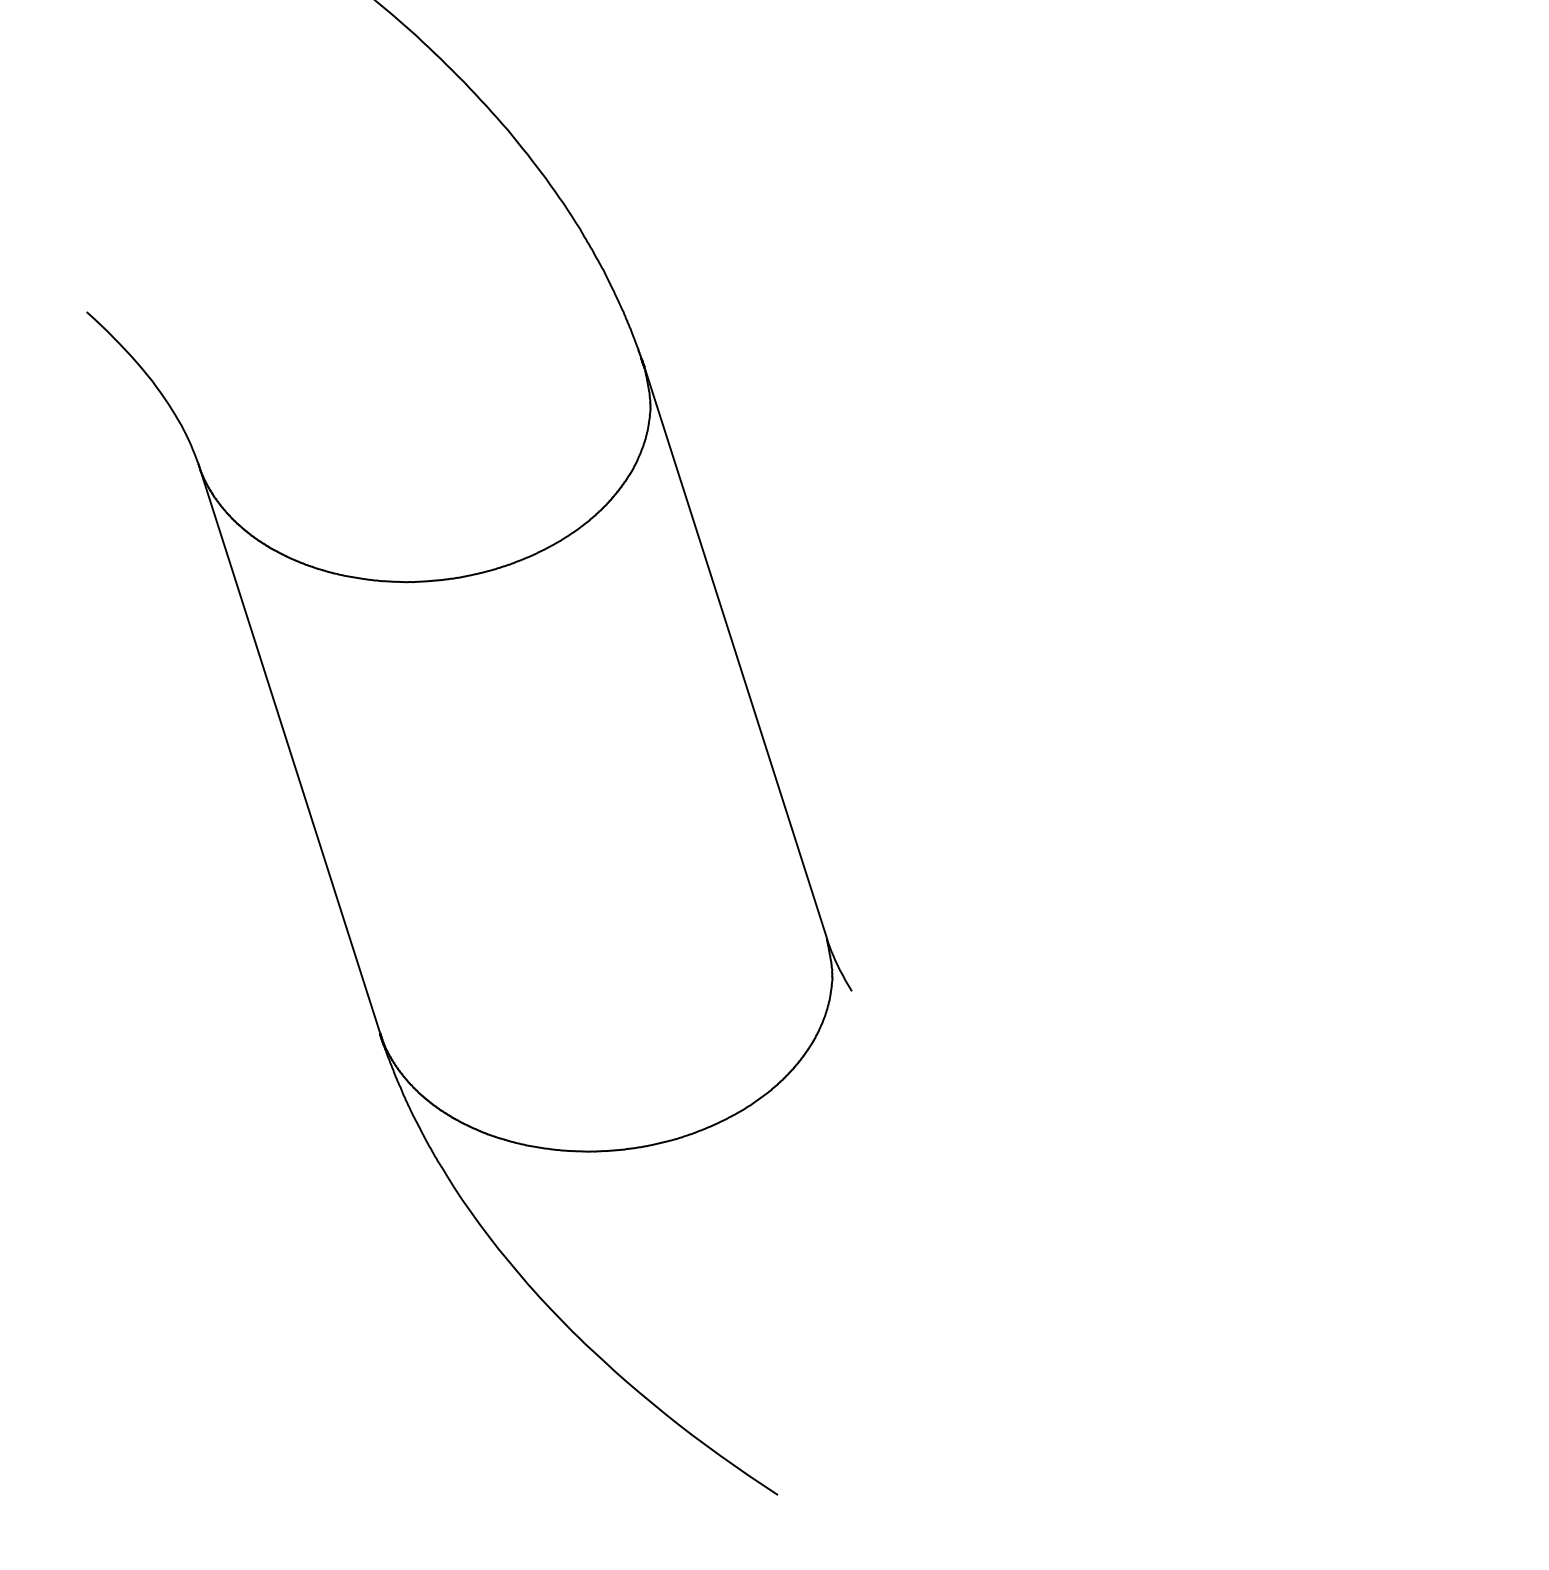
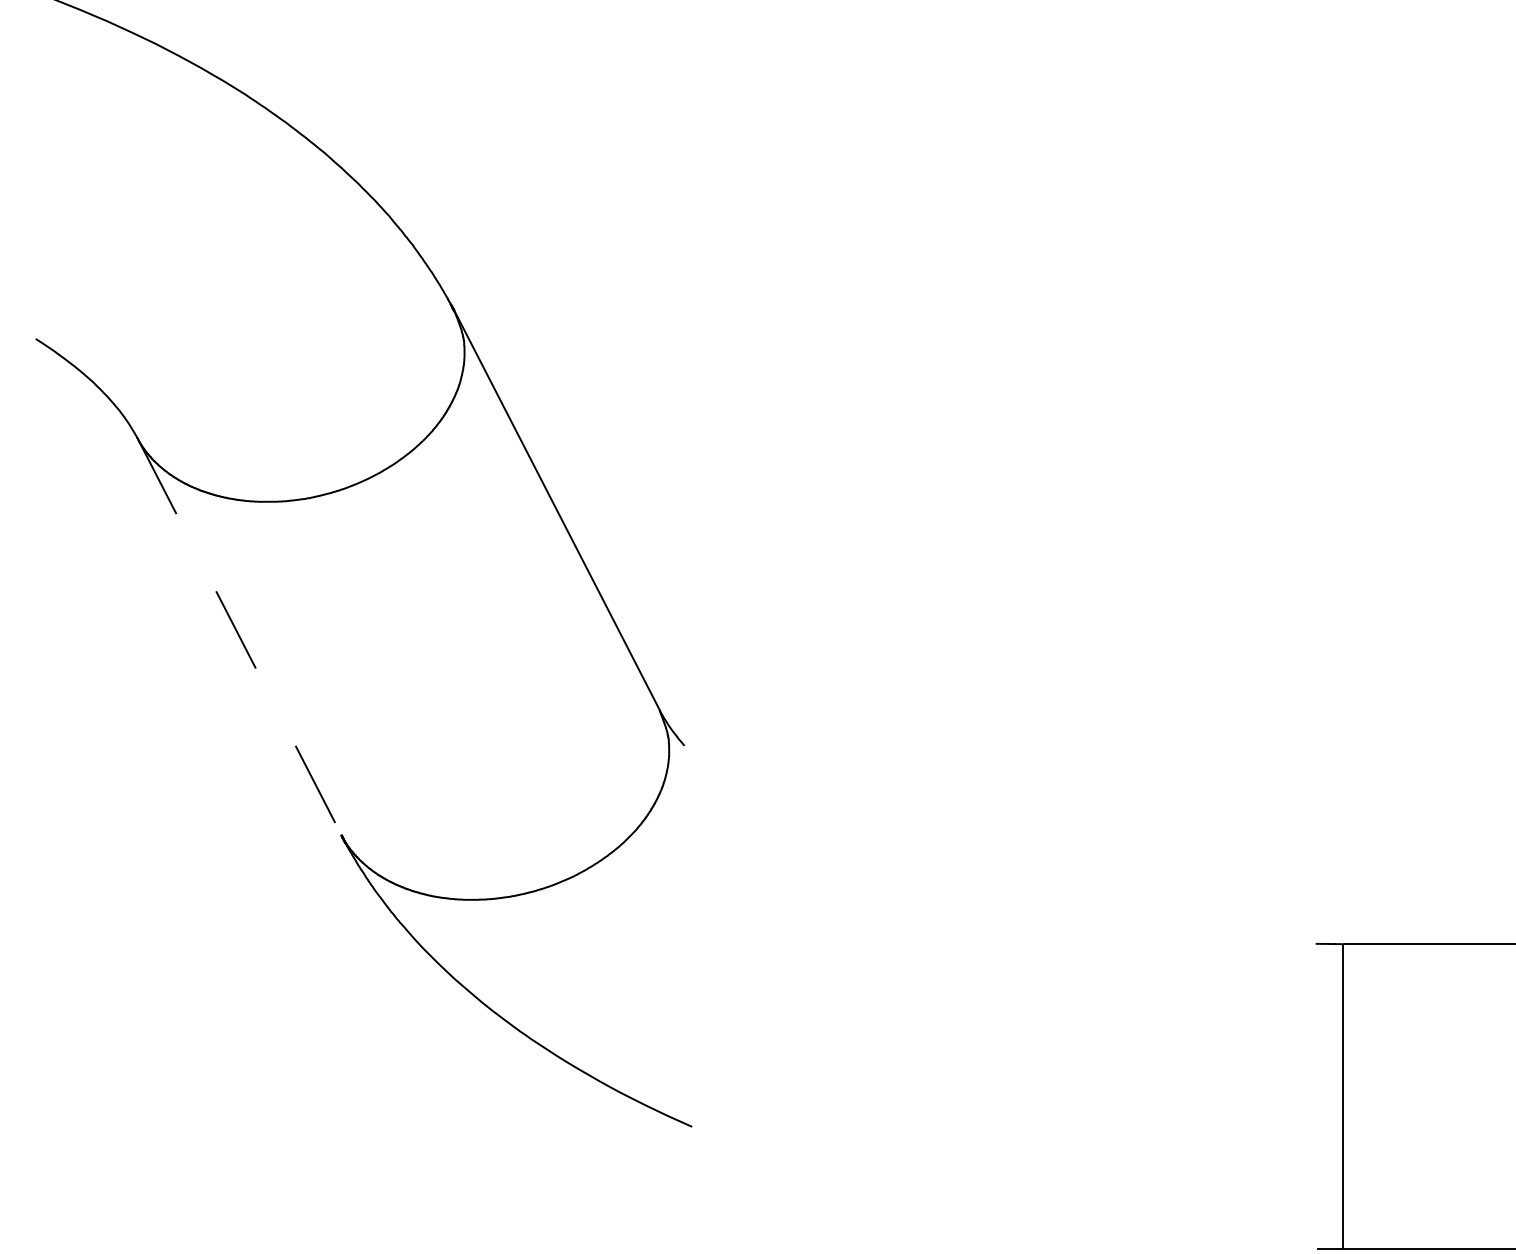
line: (289, 747) -> (239, 635), solid -> dashed

